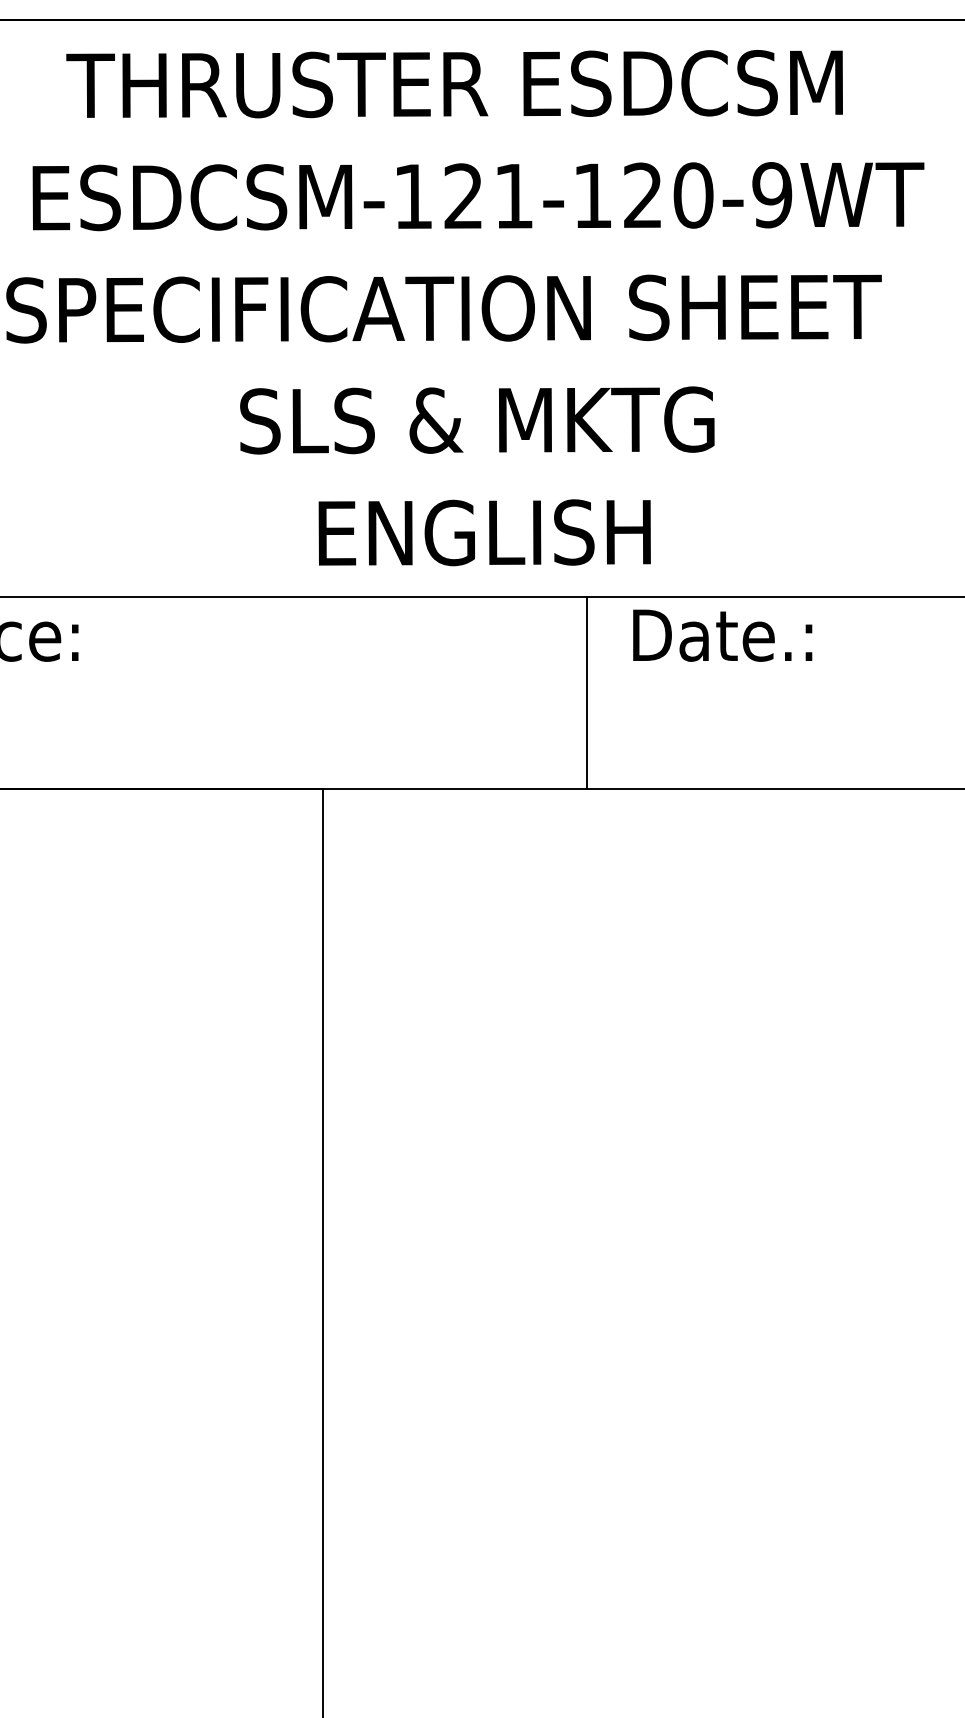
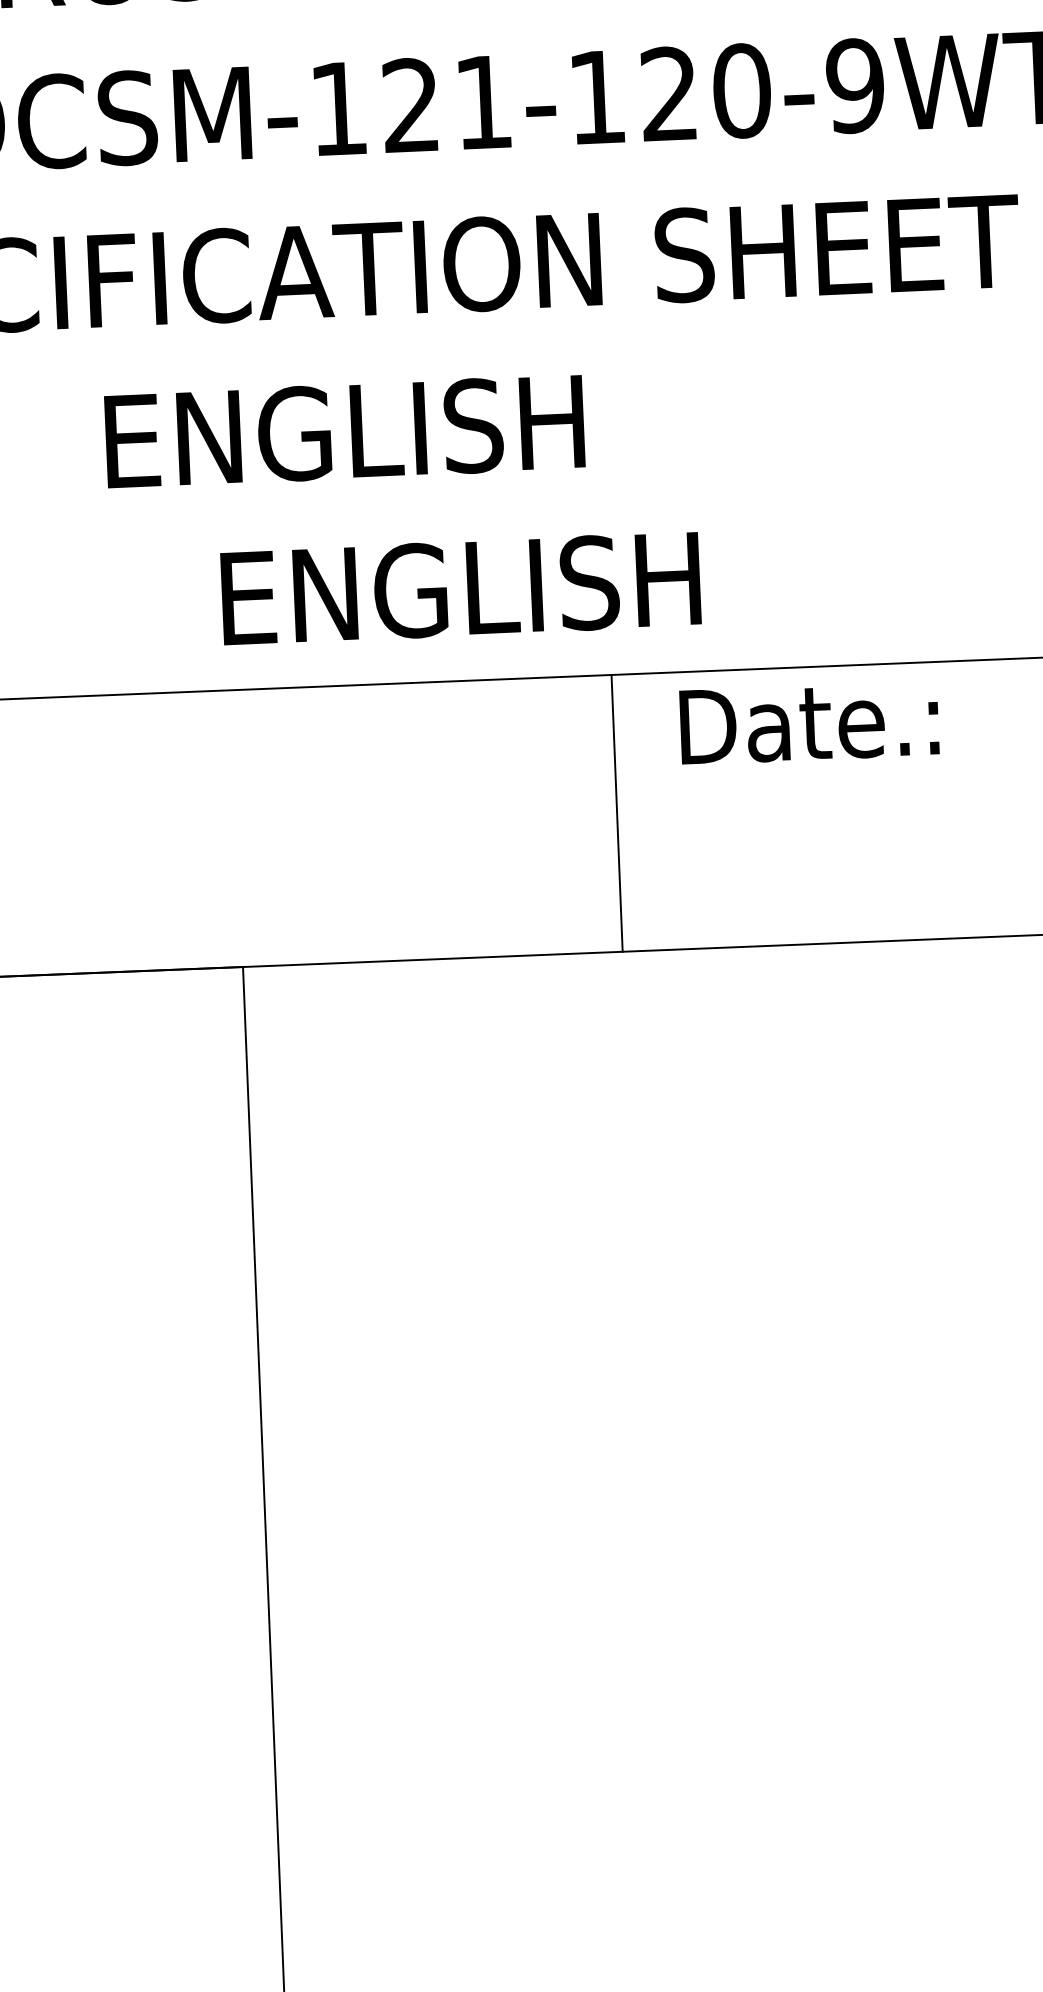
text: (477, 420) -> (443, 427), SLS & MKTG -> ENGLISH

